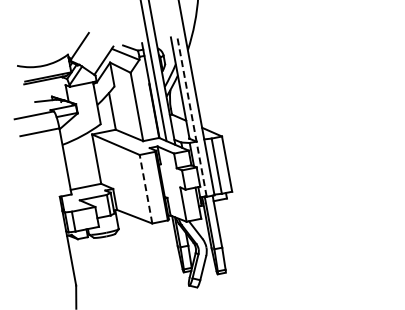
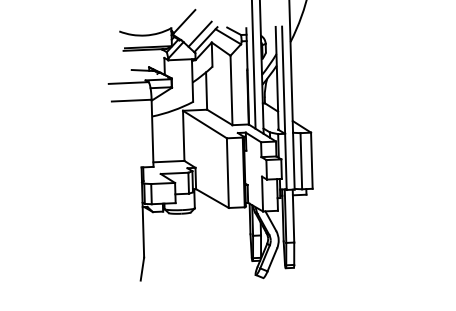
line: (96, 55) -> (199, 33), added
line: (192, 116) -> (284, 108), dashed -> solid
line: (145, 189) -> (227, 173), dashed -> solid

